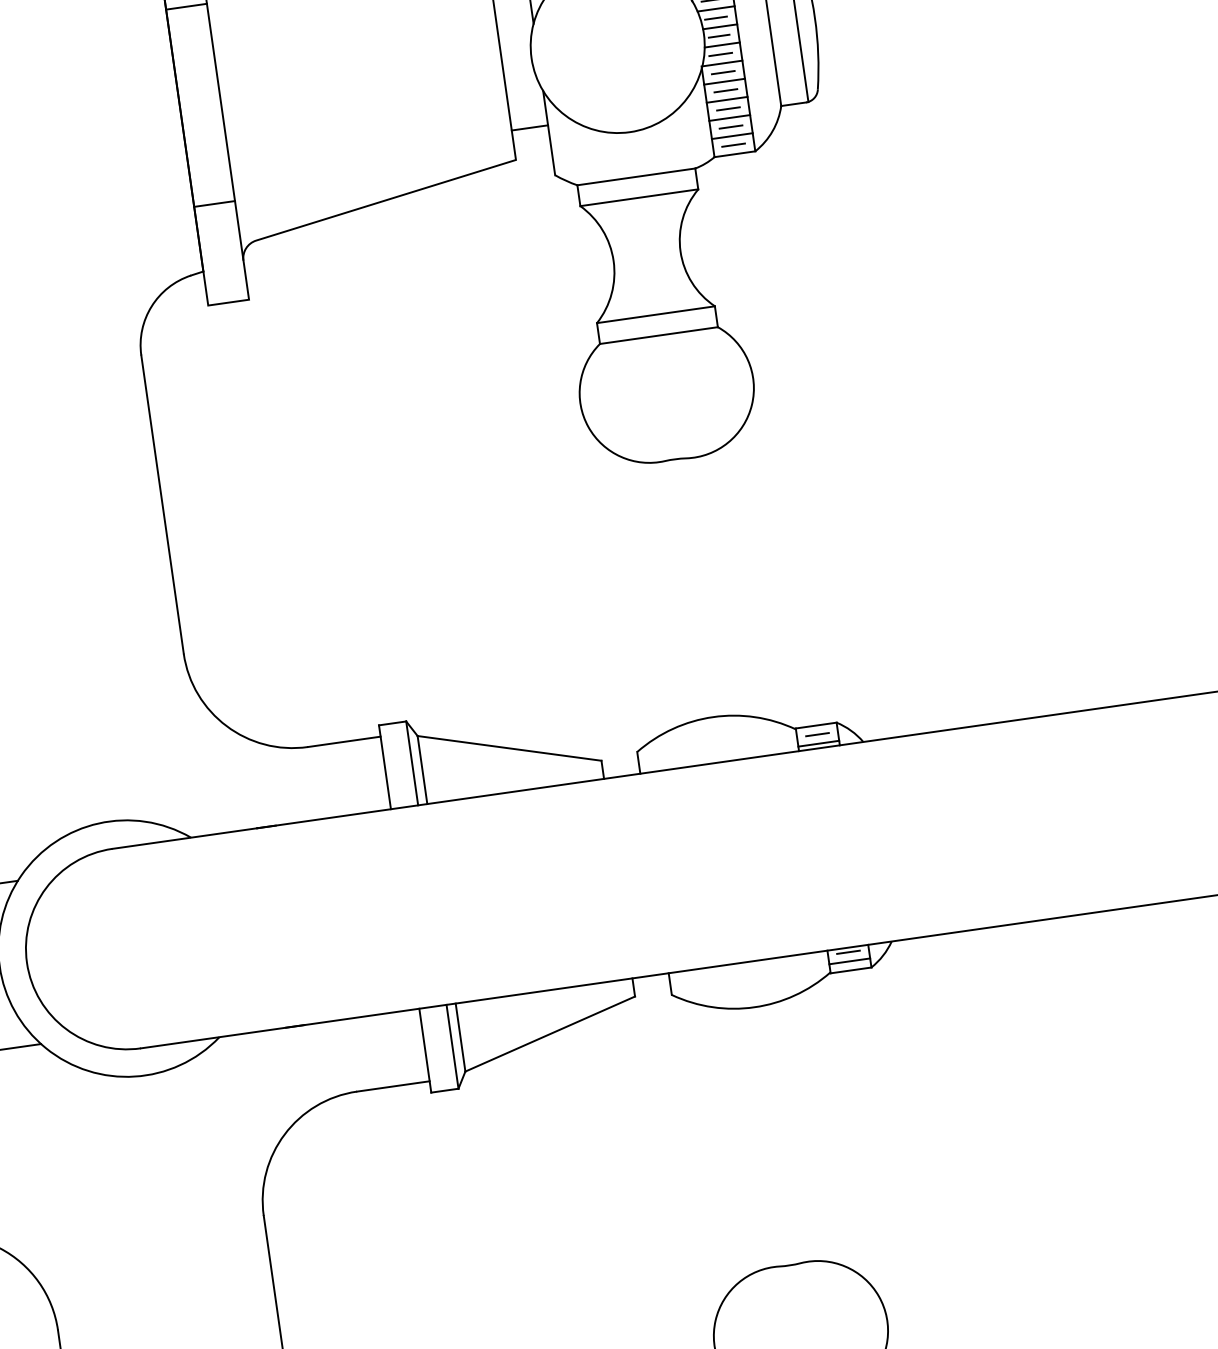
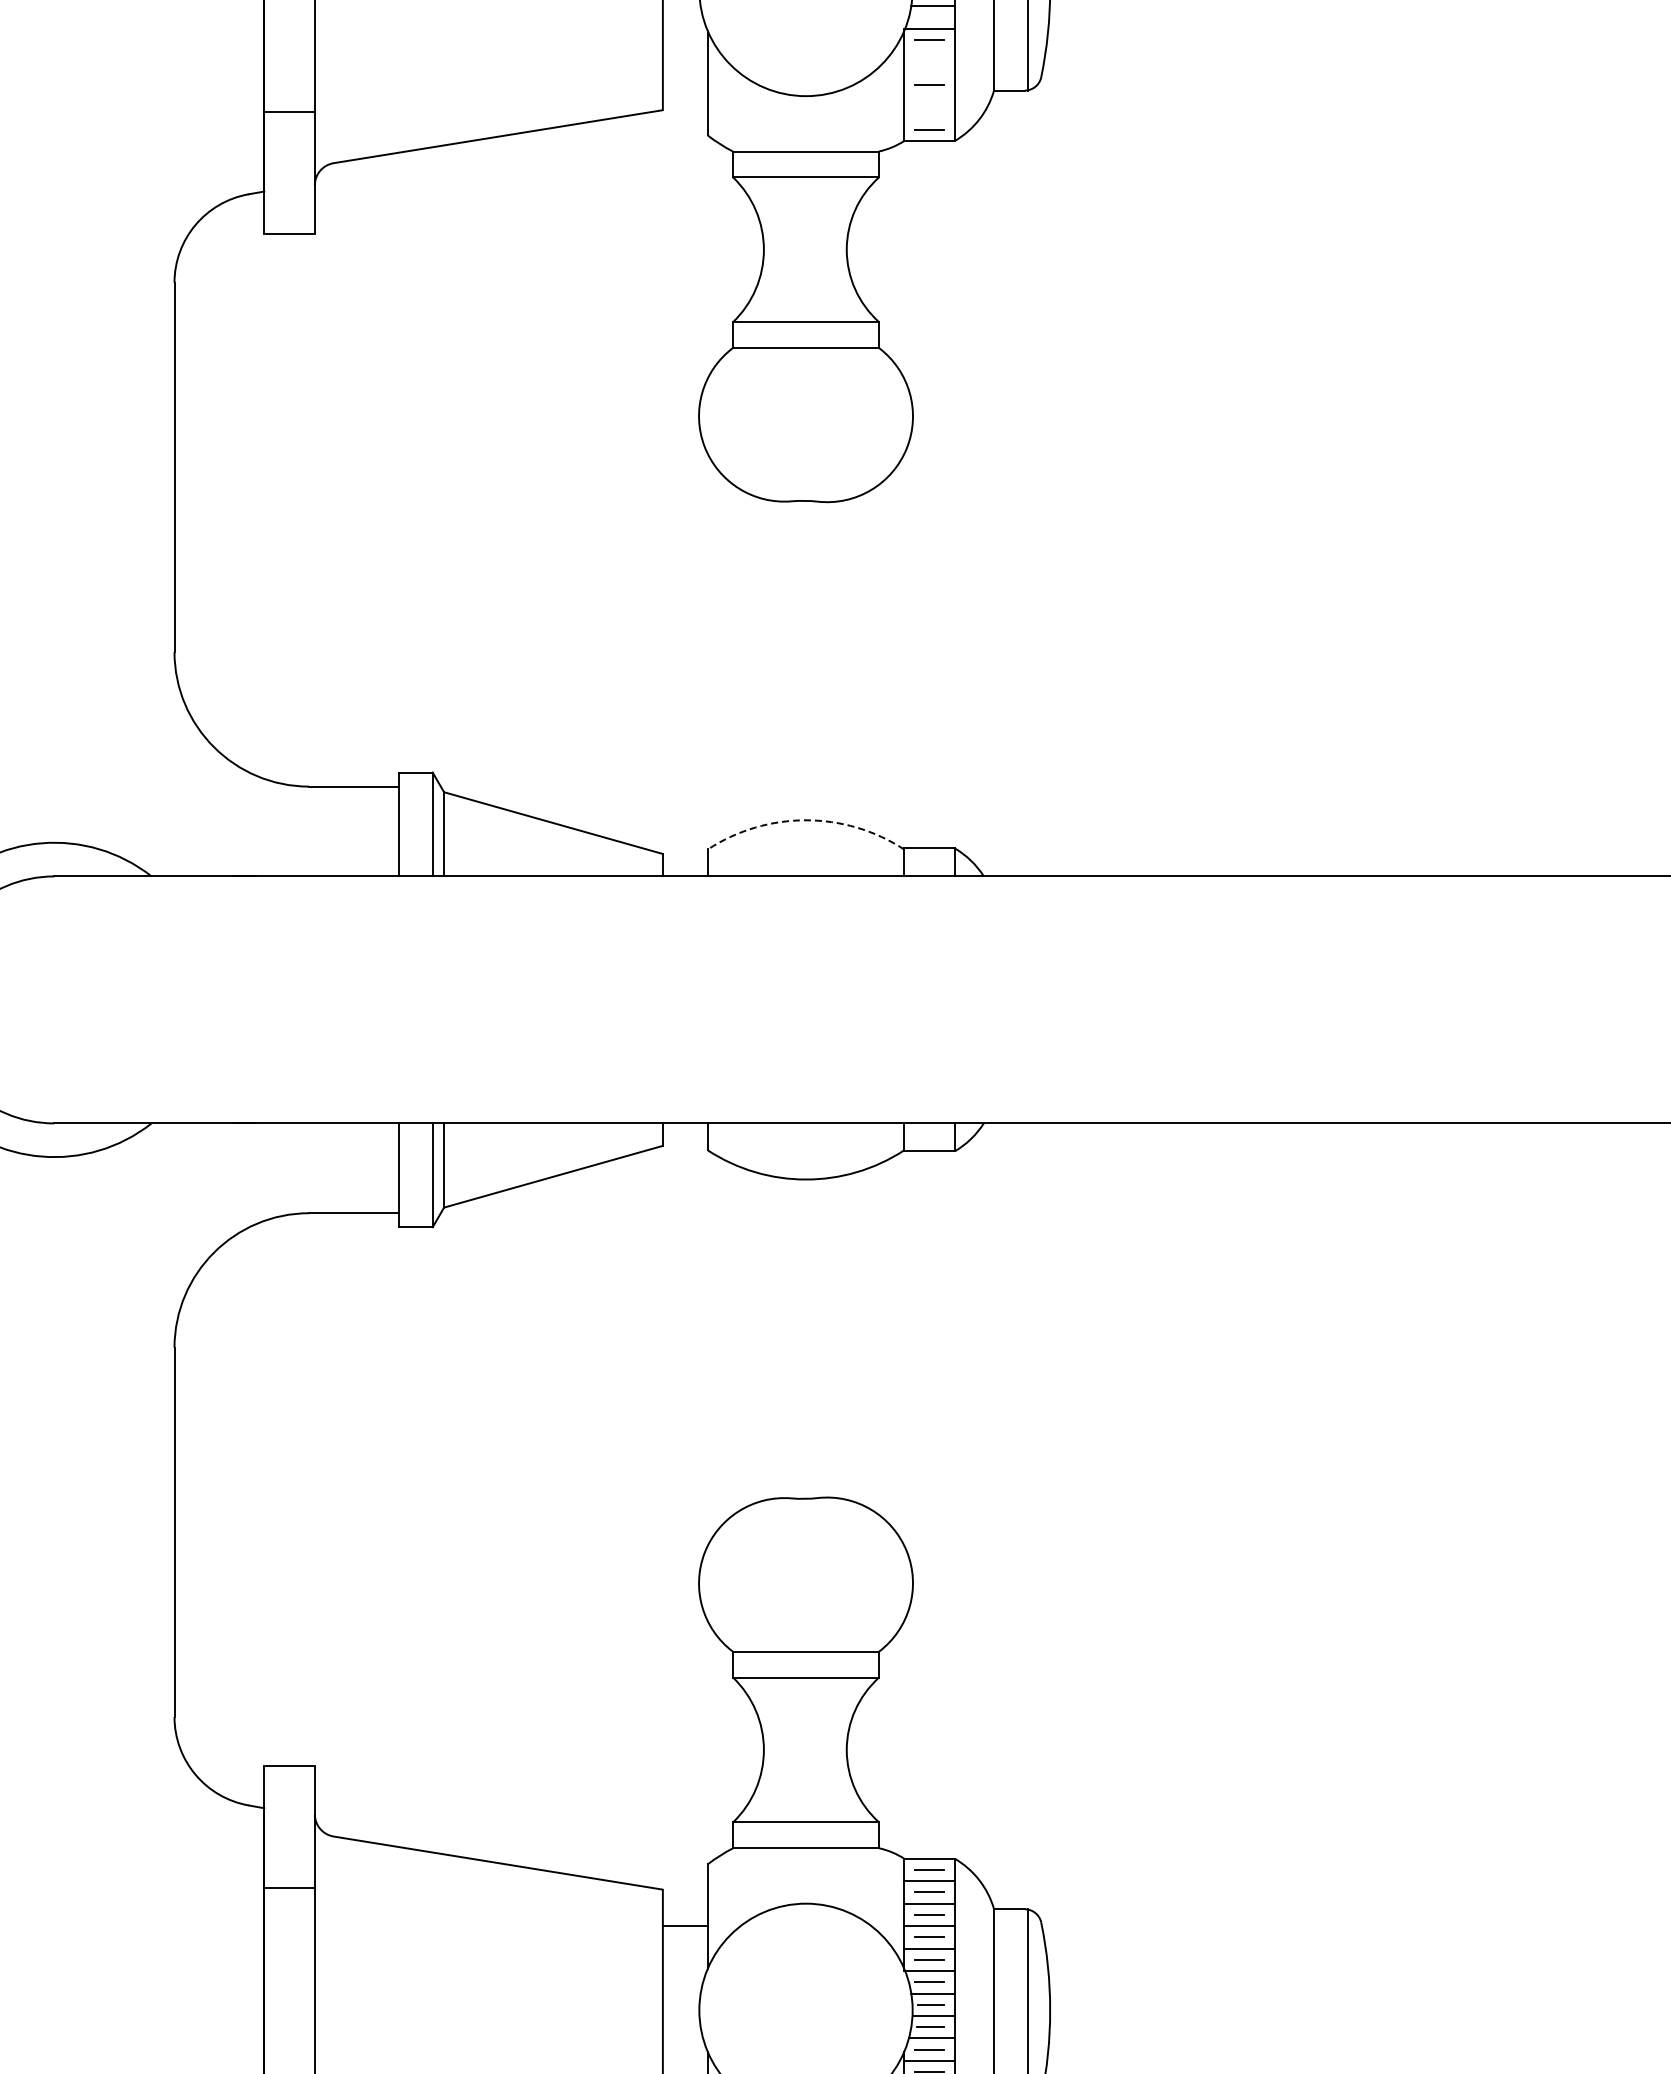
line: (720, 54) -> (929, 17), removed
line: (724, 81) -> (929, 51), removed
line: (725, 90) -> (929, 62), removed
line: (727, 99) -> (929, 73), removed
line: (729, 118) -> (929, 96), removed
line: (529, 127) -> (684, 73), removed
line: (731, 127) -> (929, 107), removed
line: (732, 136) -> (929, 118), removed
arc: (713, 717) -> (806, 820), solid -> dashed
line: (817, 734) -> (929, 859), removed
line: (818, 743) -> (929, 870), removed
line: (848, 952) -> (929, 1129), removed
line: (849, 961) -> (929, 1140), removed

